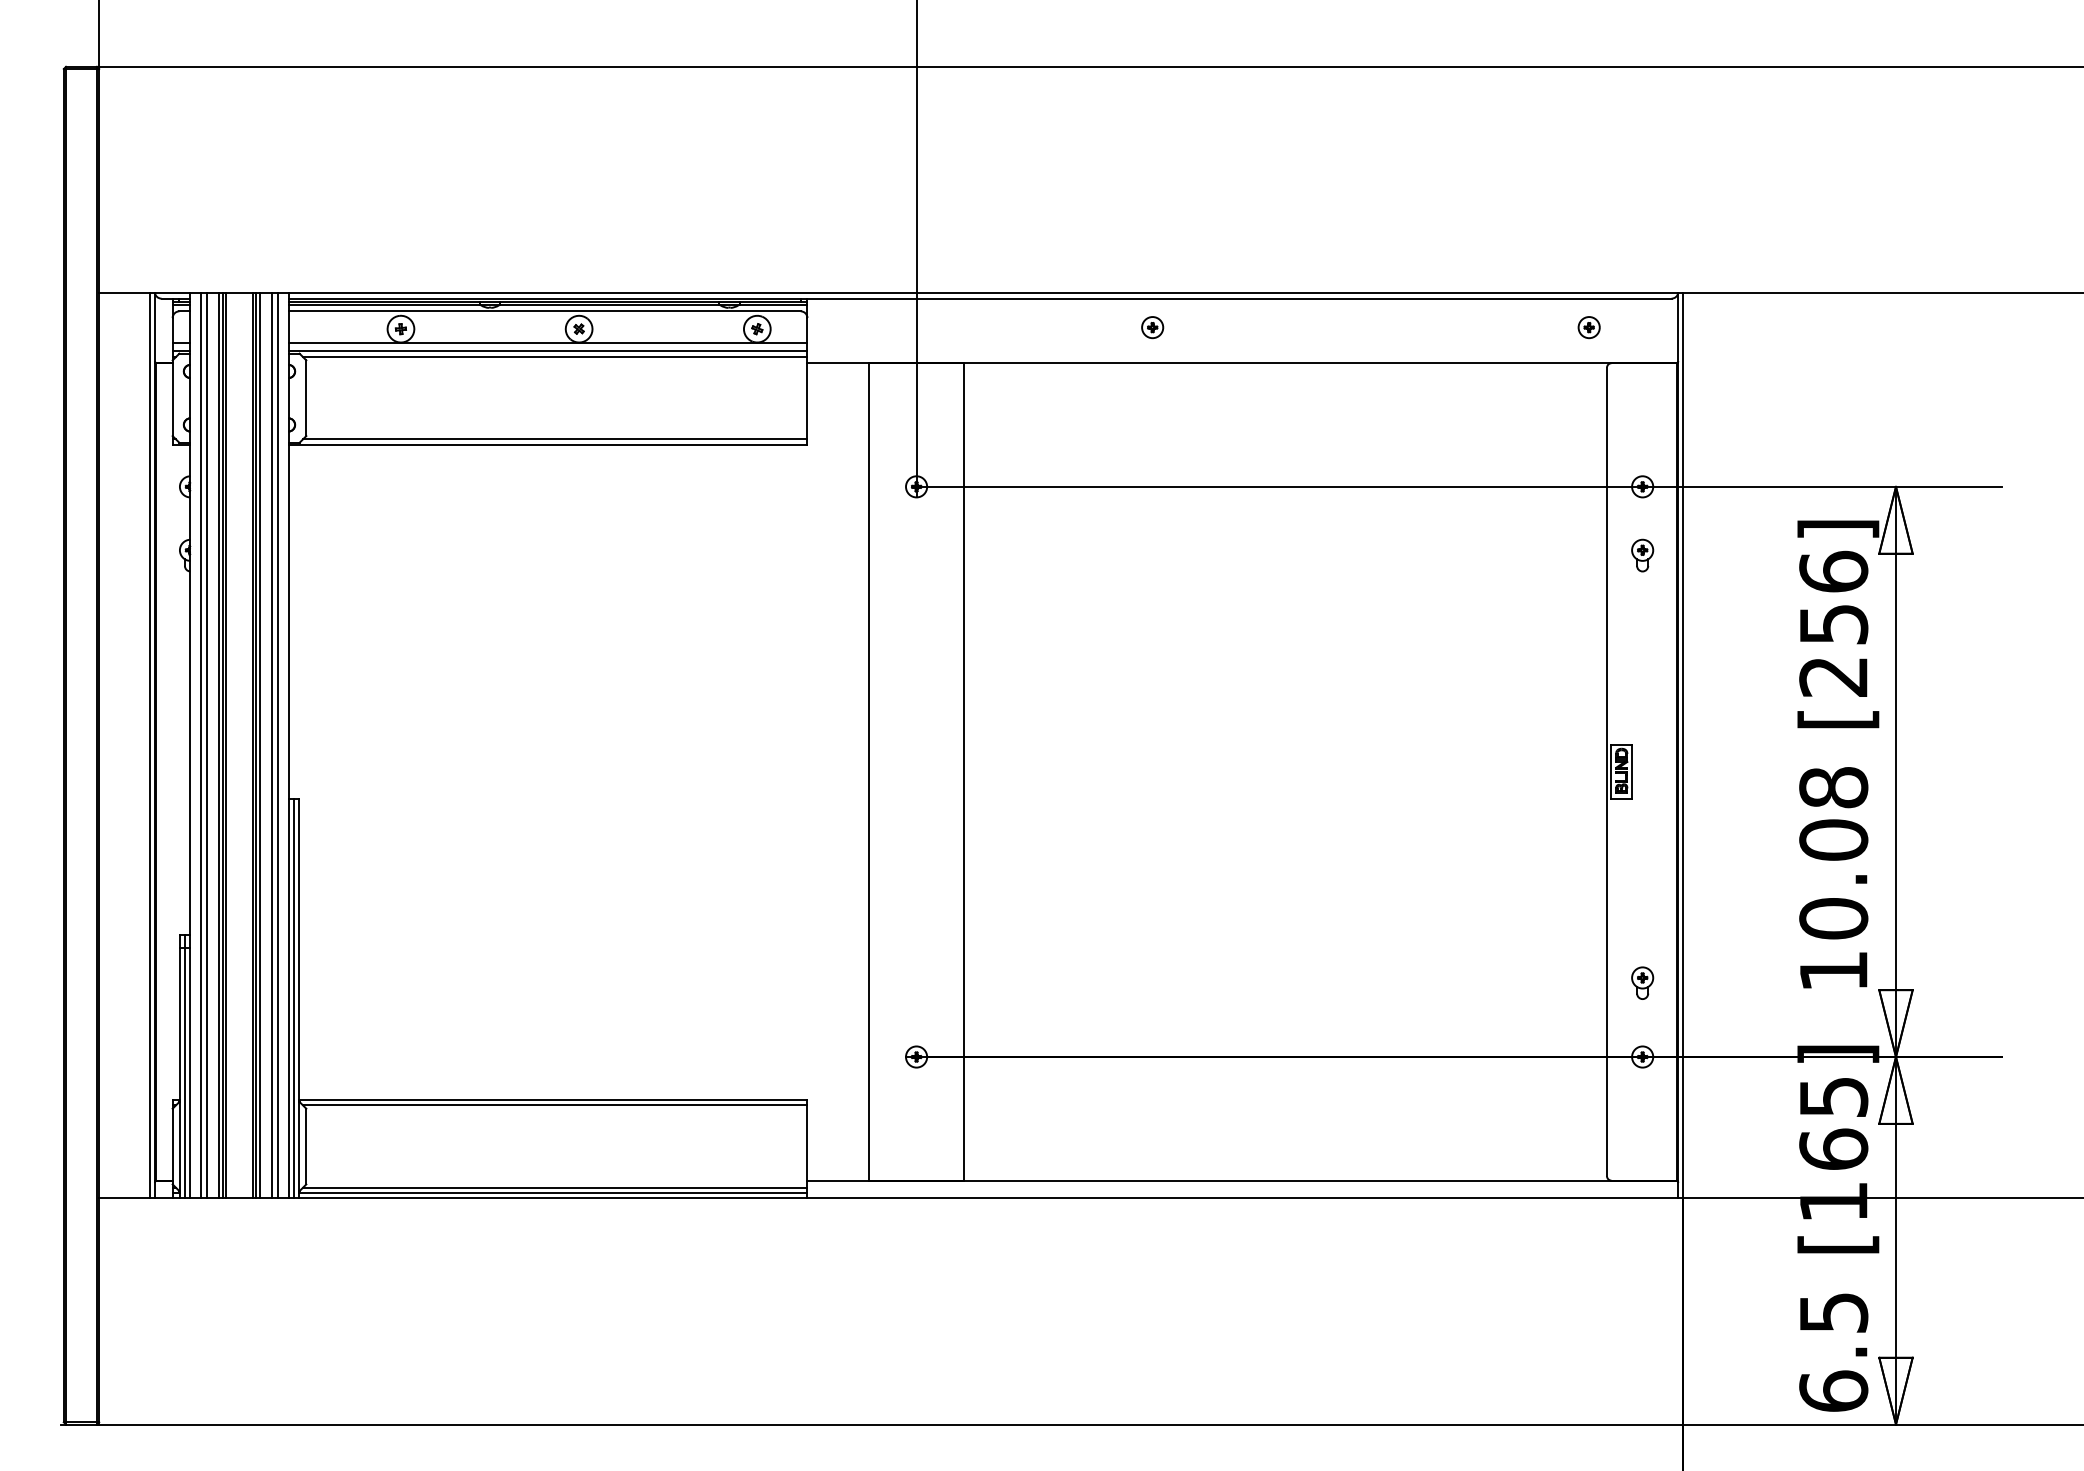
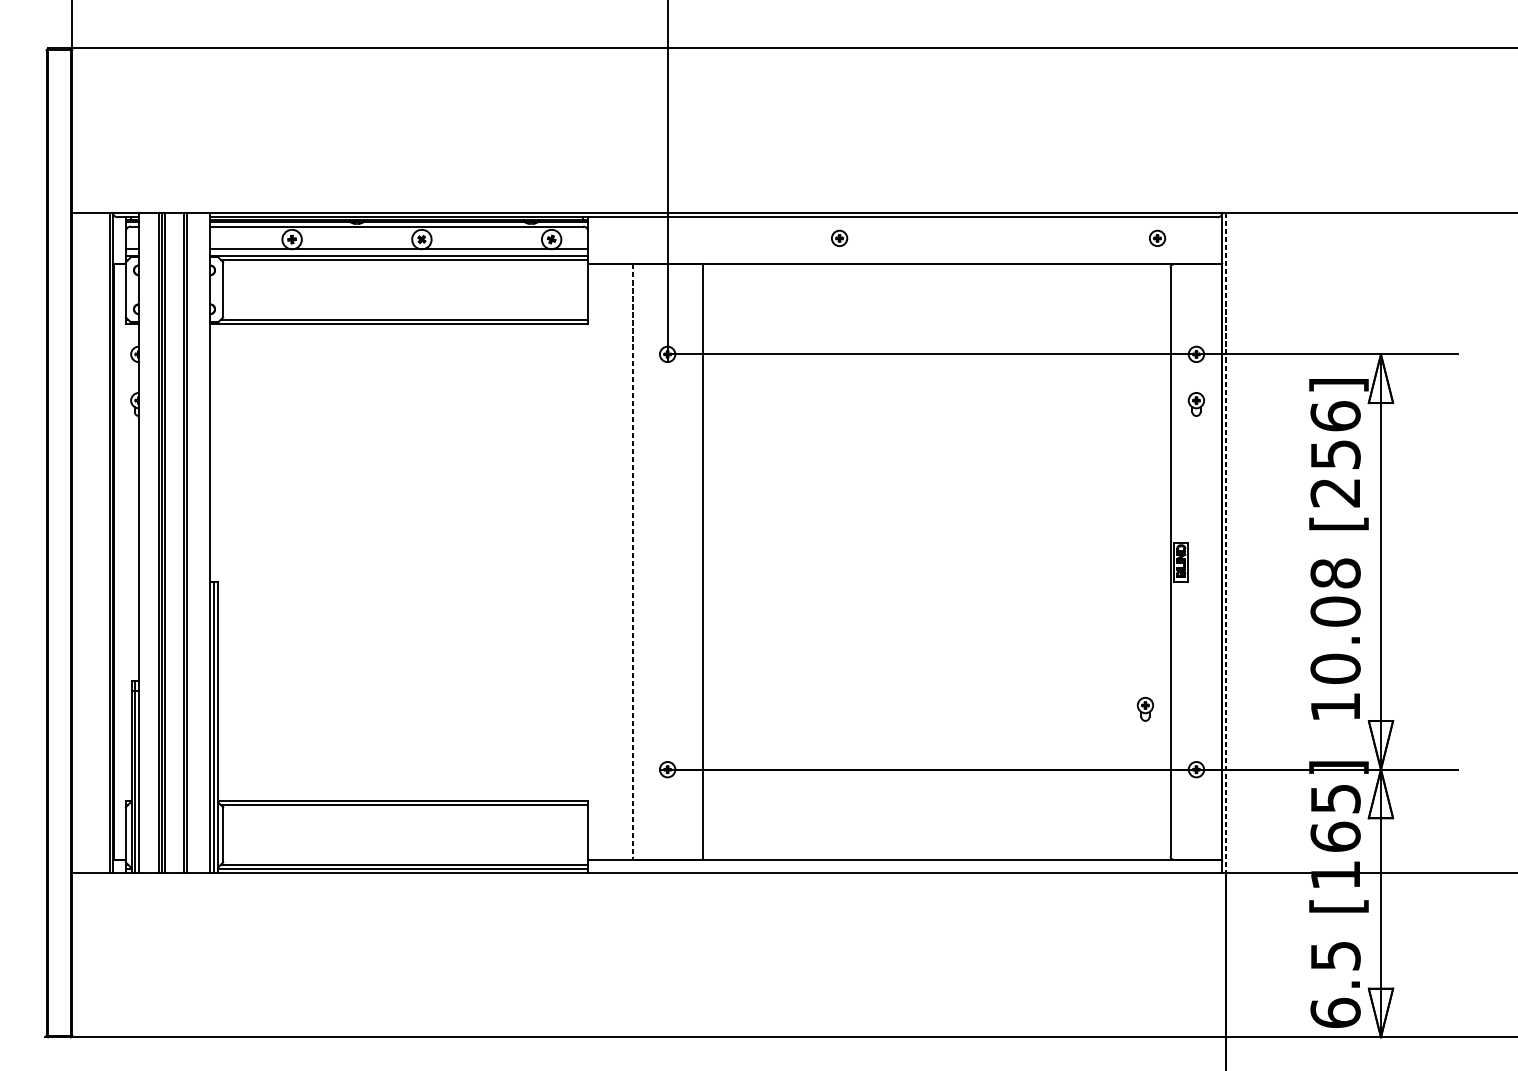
line: (201, 745) -> (146, 542), removed
line: (206, 745) -> (150, 542), removed
line: (260, 745) -> (189, 542), removed
line: (272, 745) -> (198, 542), removed
line: (277, 745) -> (202, 542), removed
line: (1682, 745) -> (1225, 542), solid -> dashed
line: (868, 771) -> (632, 561), solid -> dashed
part: (1642, 982) -> (1145, 708), moved

